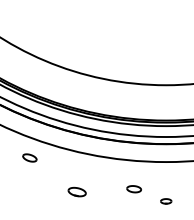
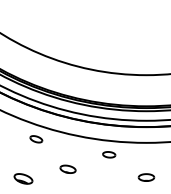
part: (30, 158) -> (36, 139), moved
part: (134, 188) -> (109, 154), moved
part: (166, 201) -> (146, 177), size x1.67
part: (26, 202) -> (23, 178), added

